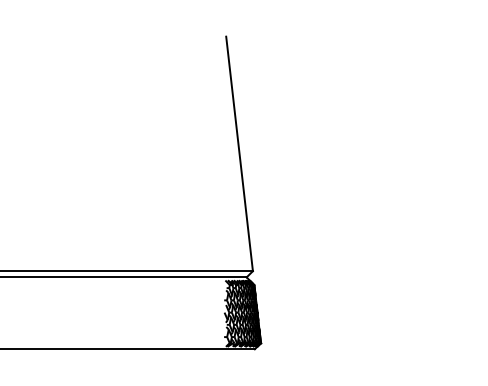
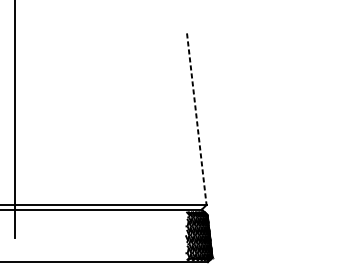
line: (239, 154) -> (196, 119), solid -> dashed

